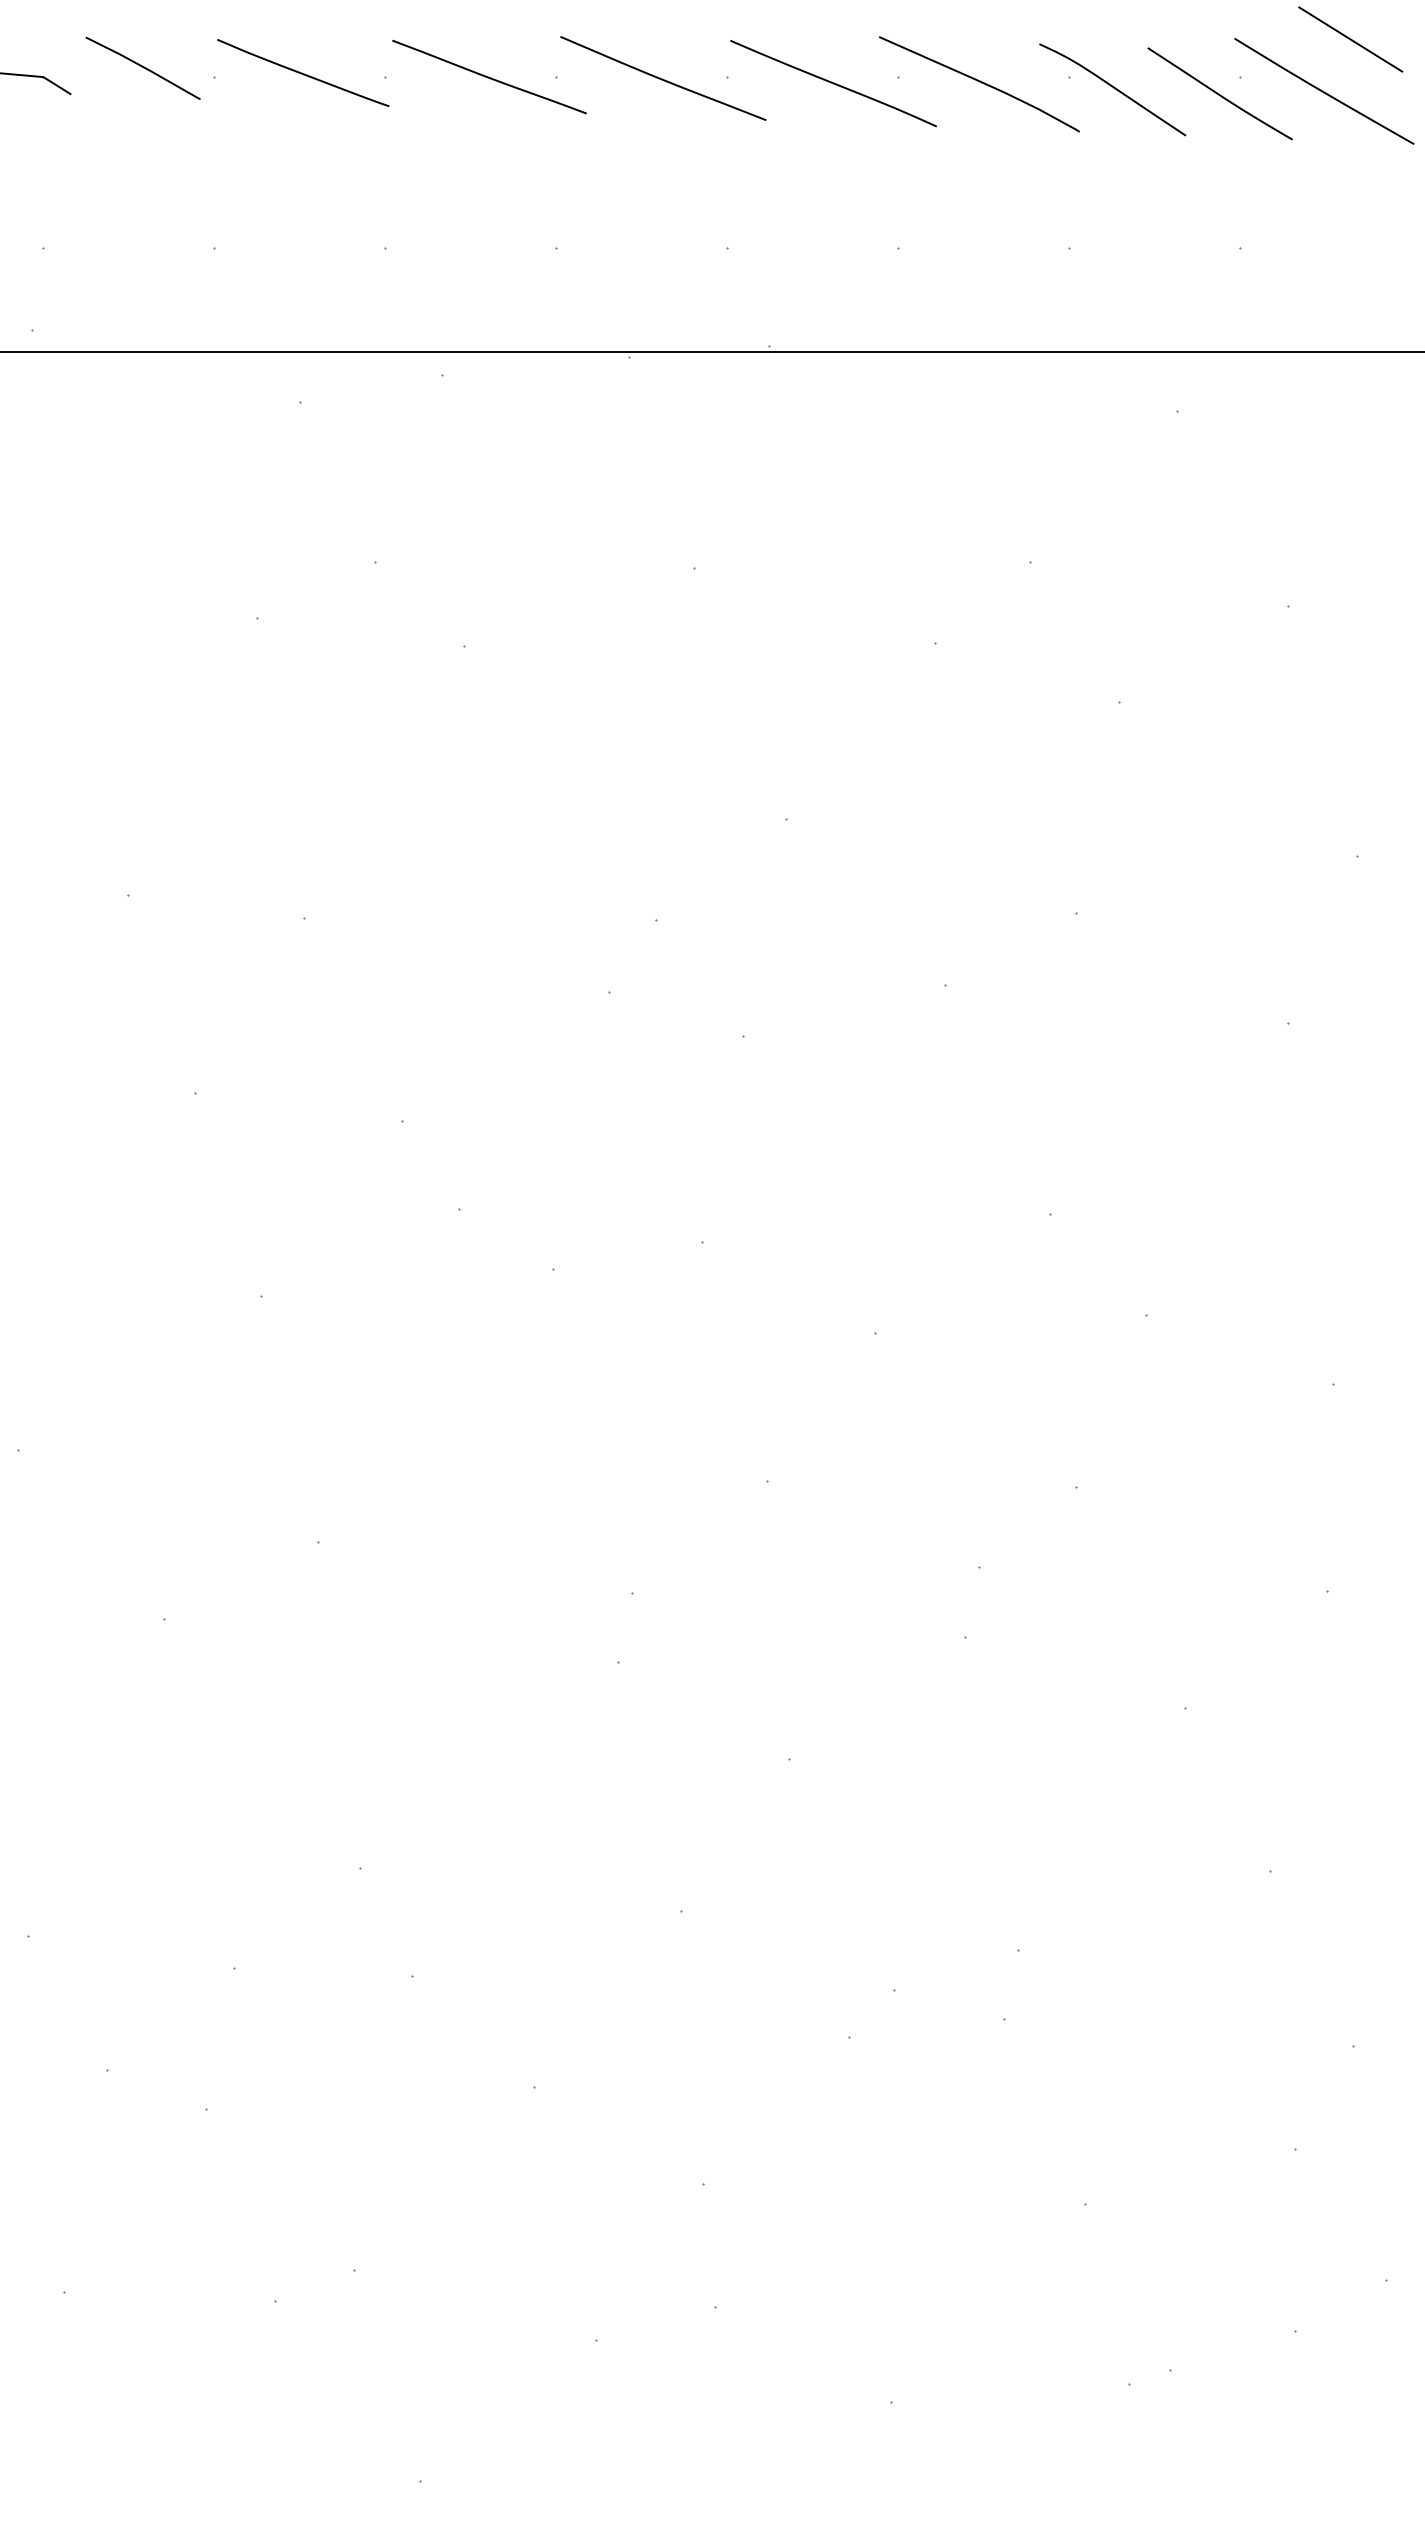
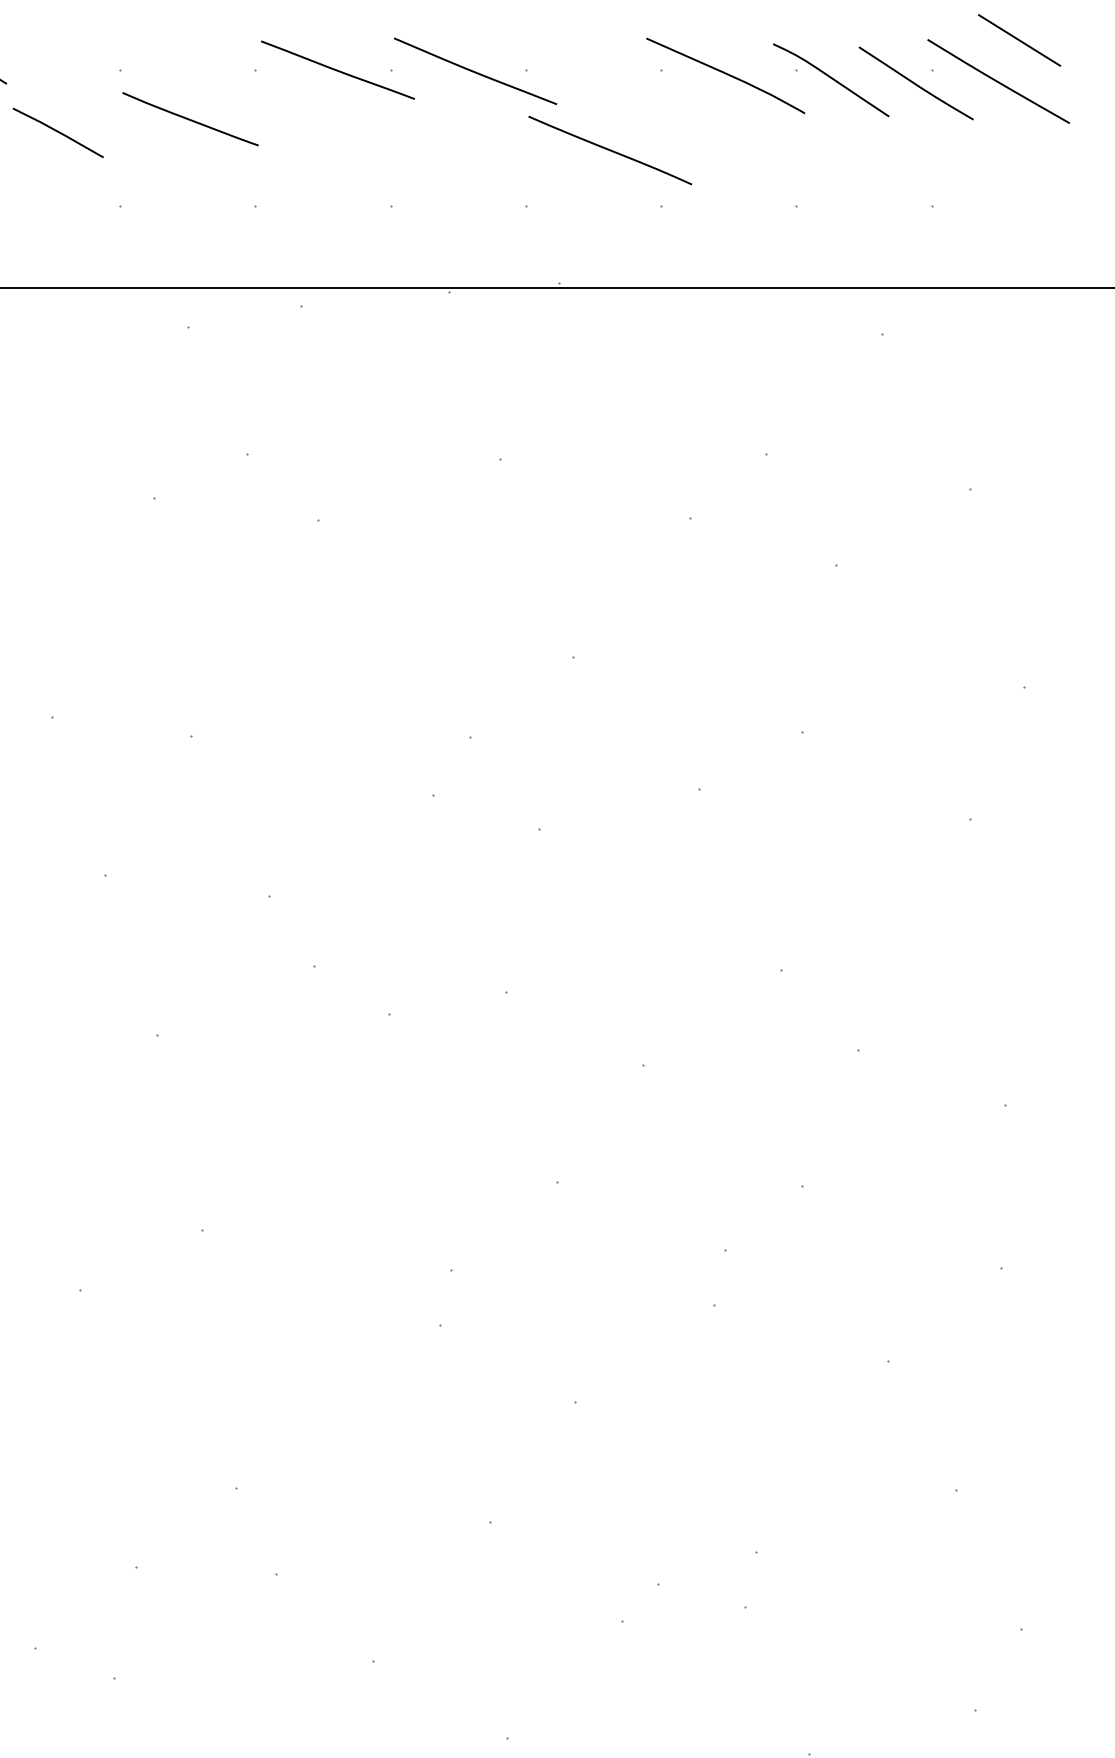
line: (142, 67) -> (57, 132), moved
curve: (302, 72) -> (189, 118), moved
curve: (833, 83) -> (610, 150), moved

